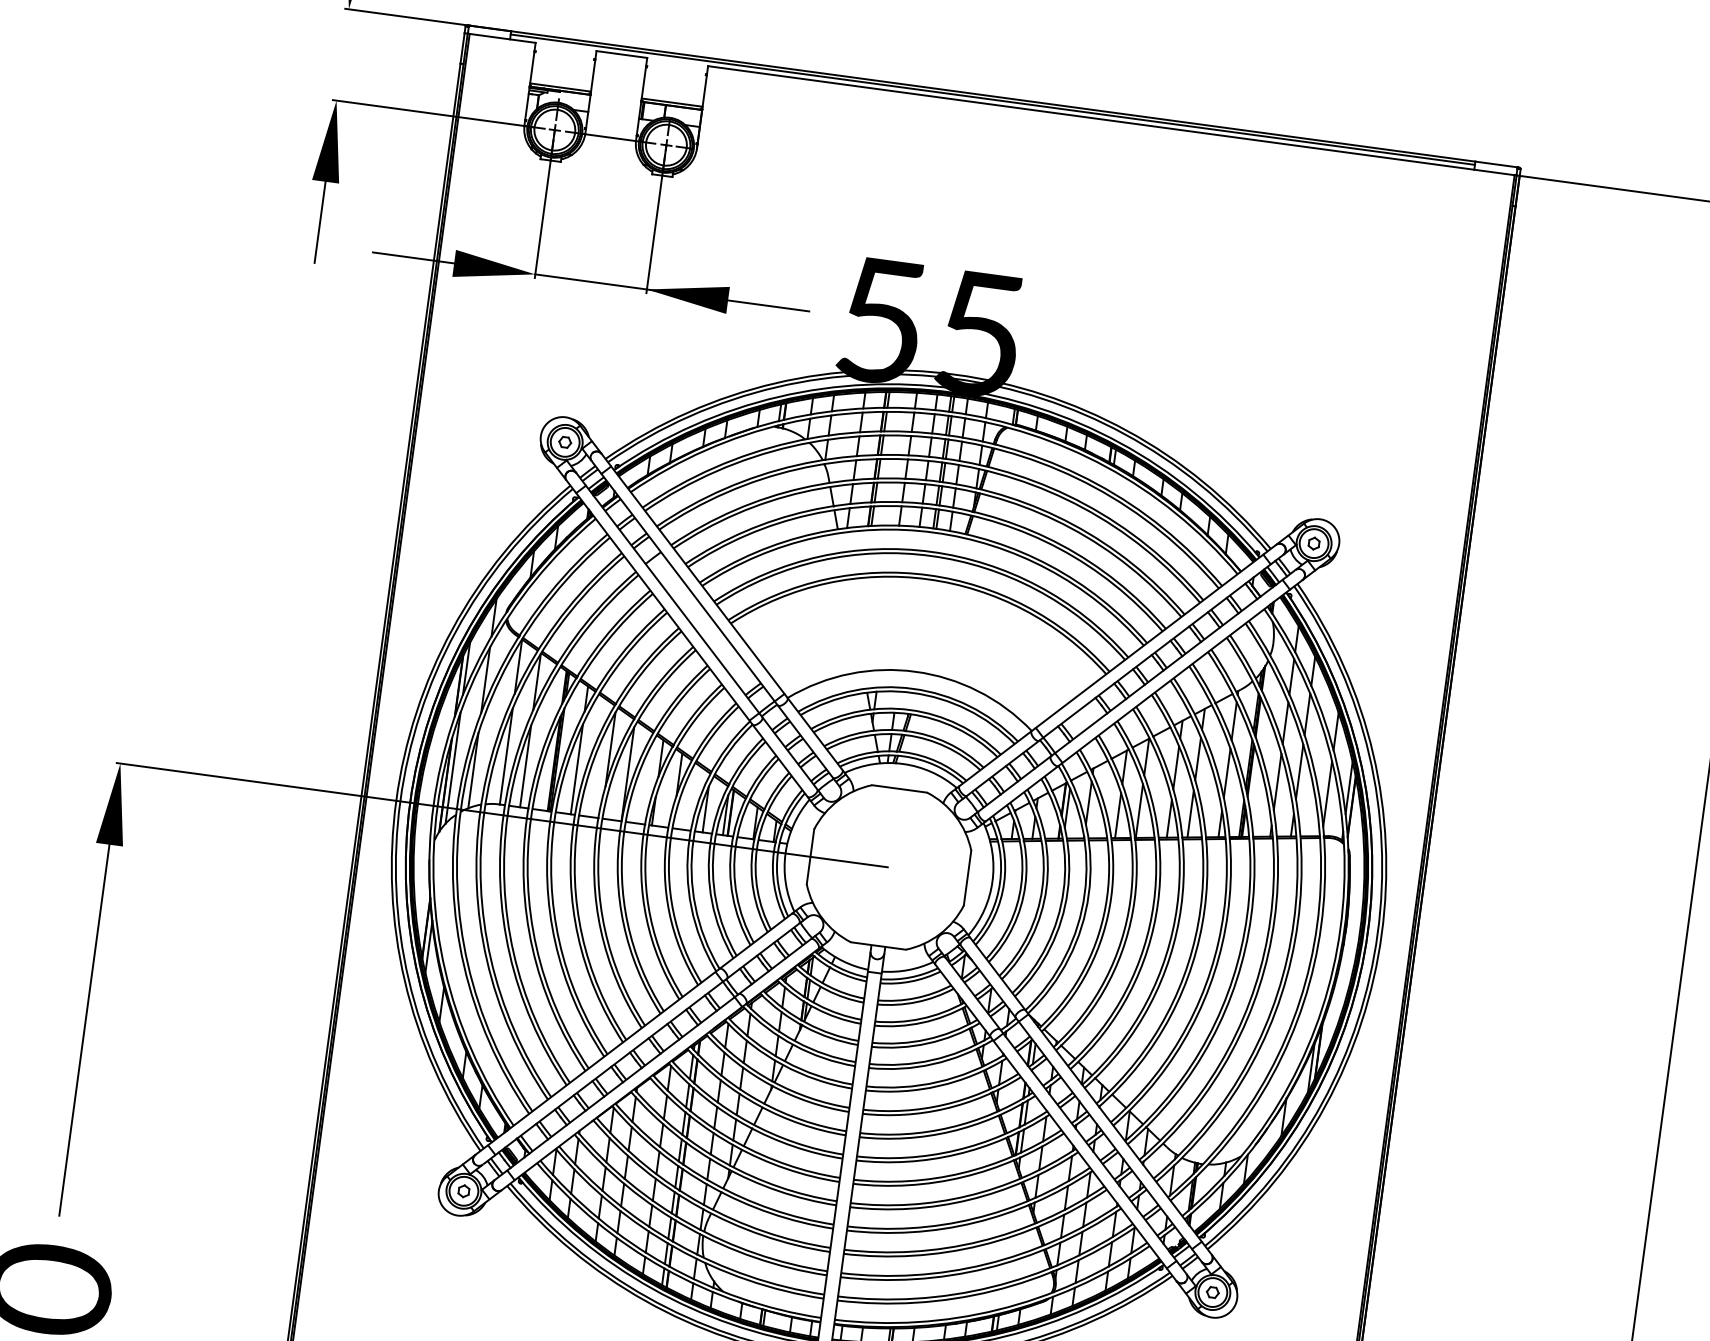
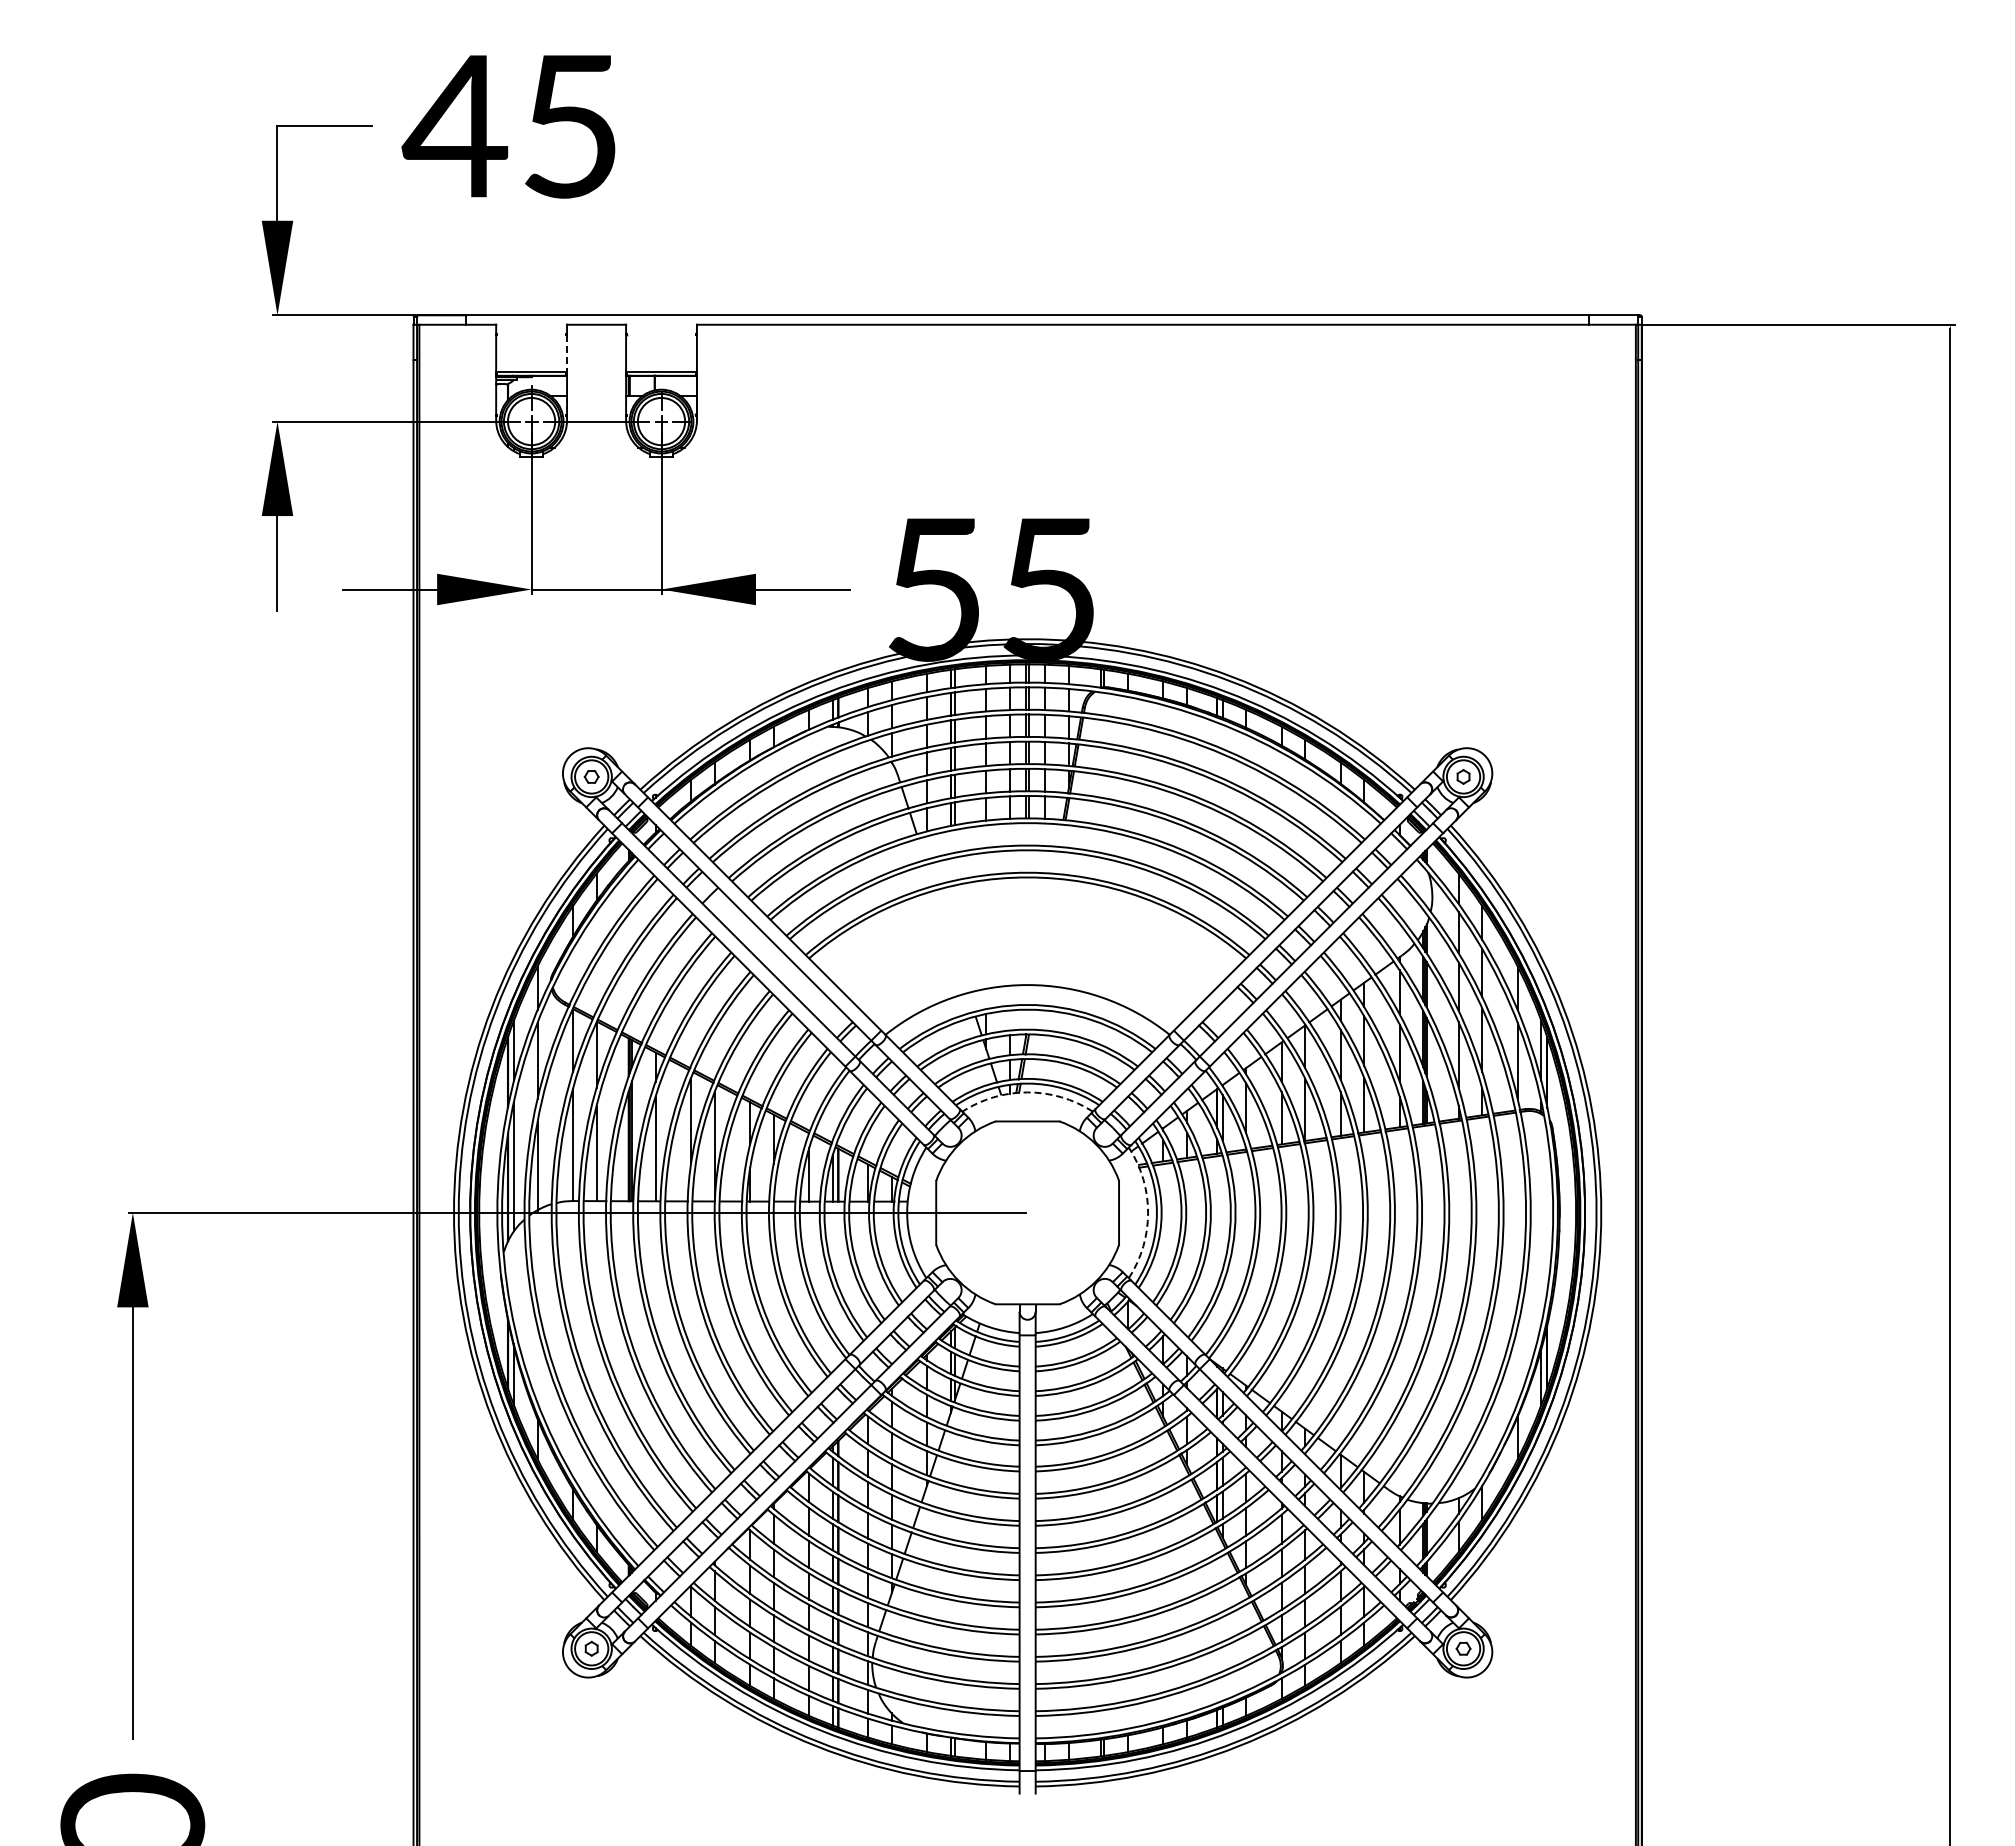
line: (593, 77) -> (567, 355), solid -> dashed
line: (992, 100) -> (1027, 319), removed
arc: (902, 764) -> (1027, 1092), solid -> dashed
arc: (992, 881) -> (1148, 1212), solid -> dashed

